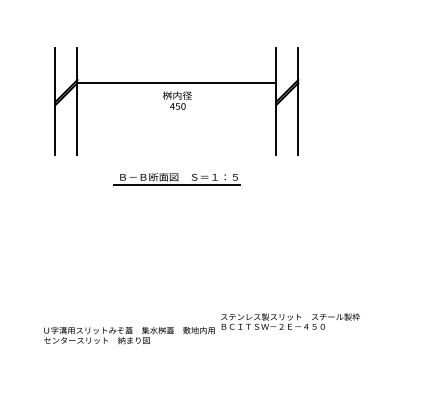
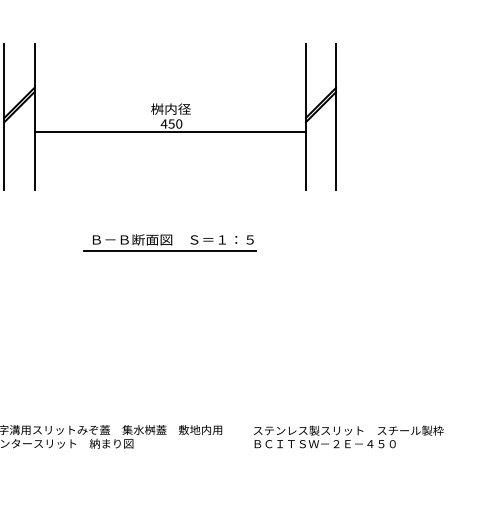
line: (176, 83) -> (169, 132), moved
part: (176, 179) -> (169, 242), moved
text: (290, 321) -> (348, 436), moved

